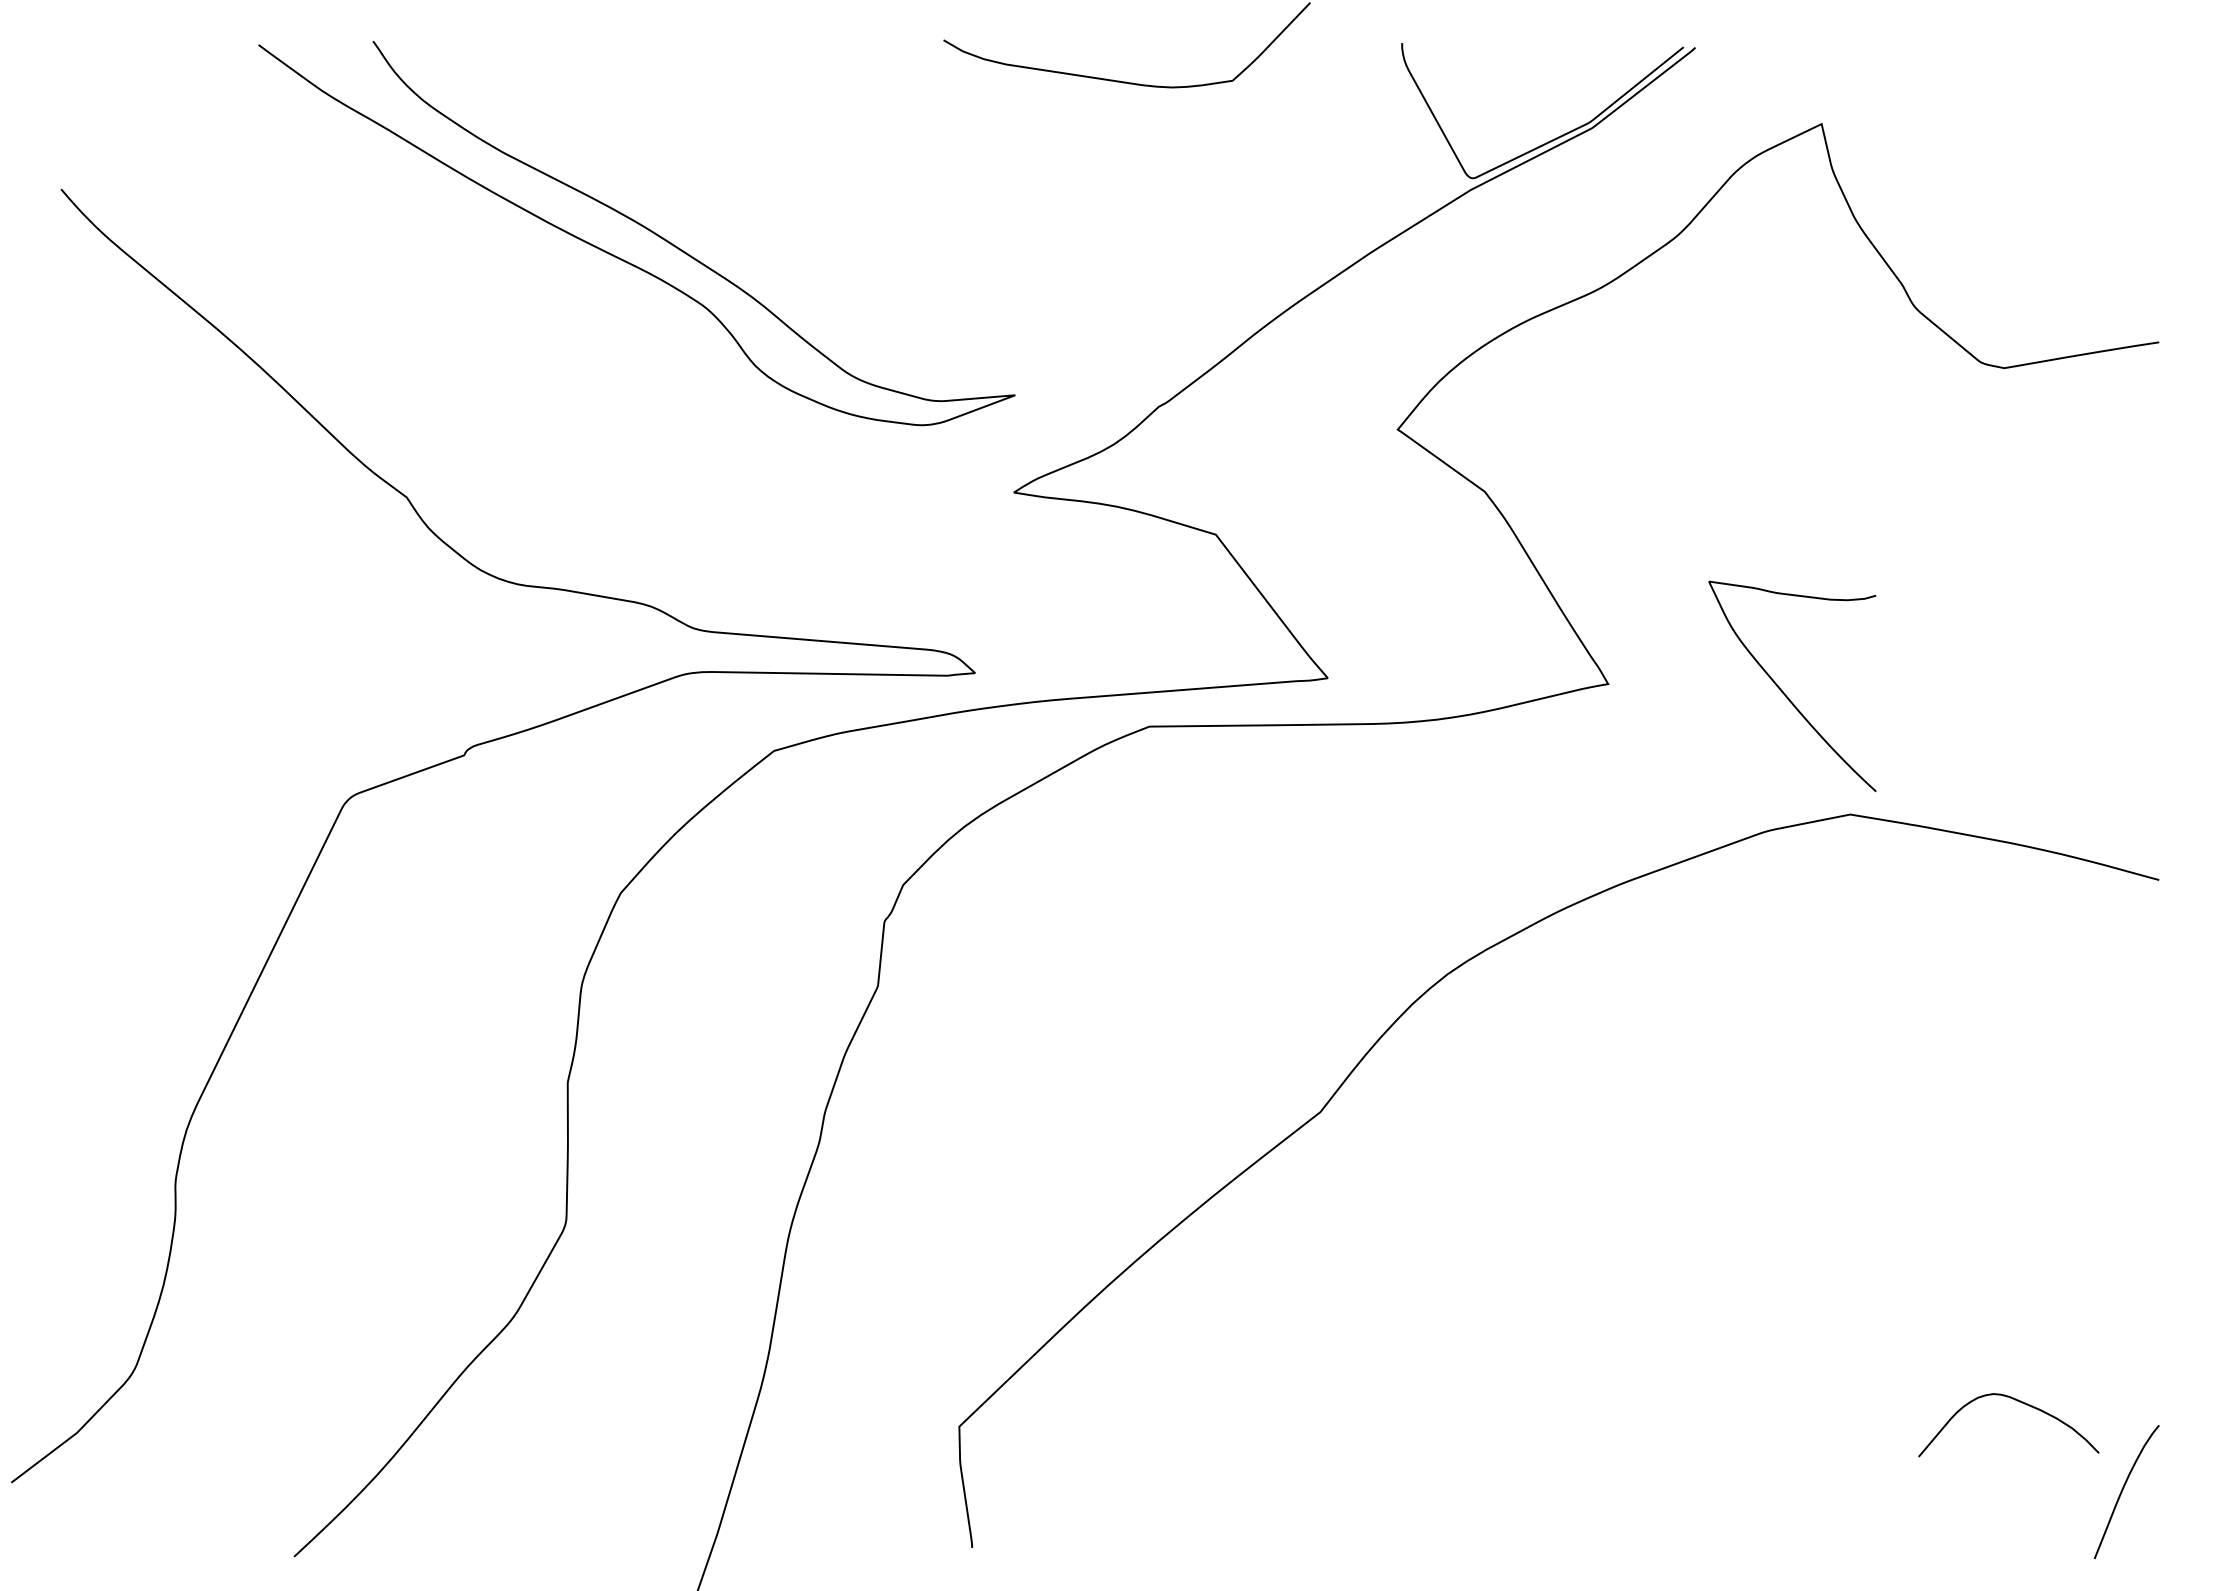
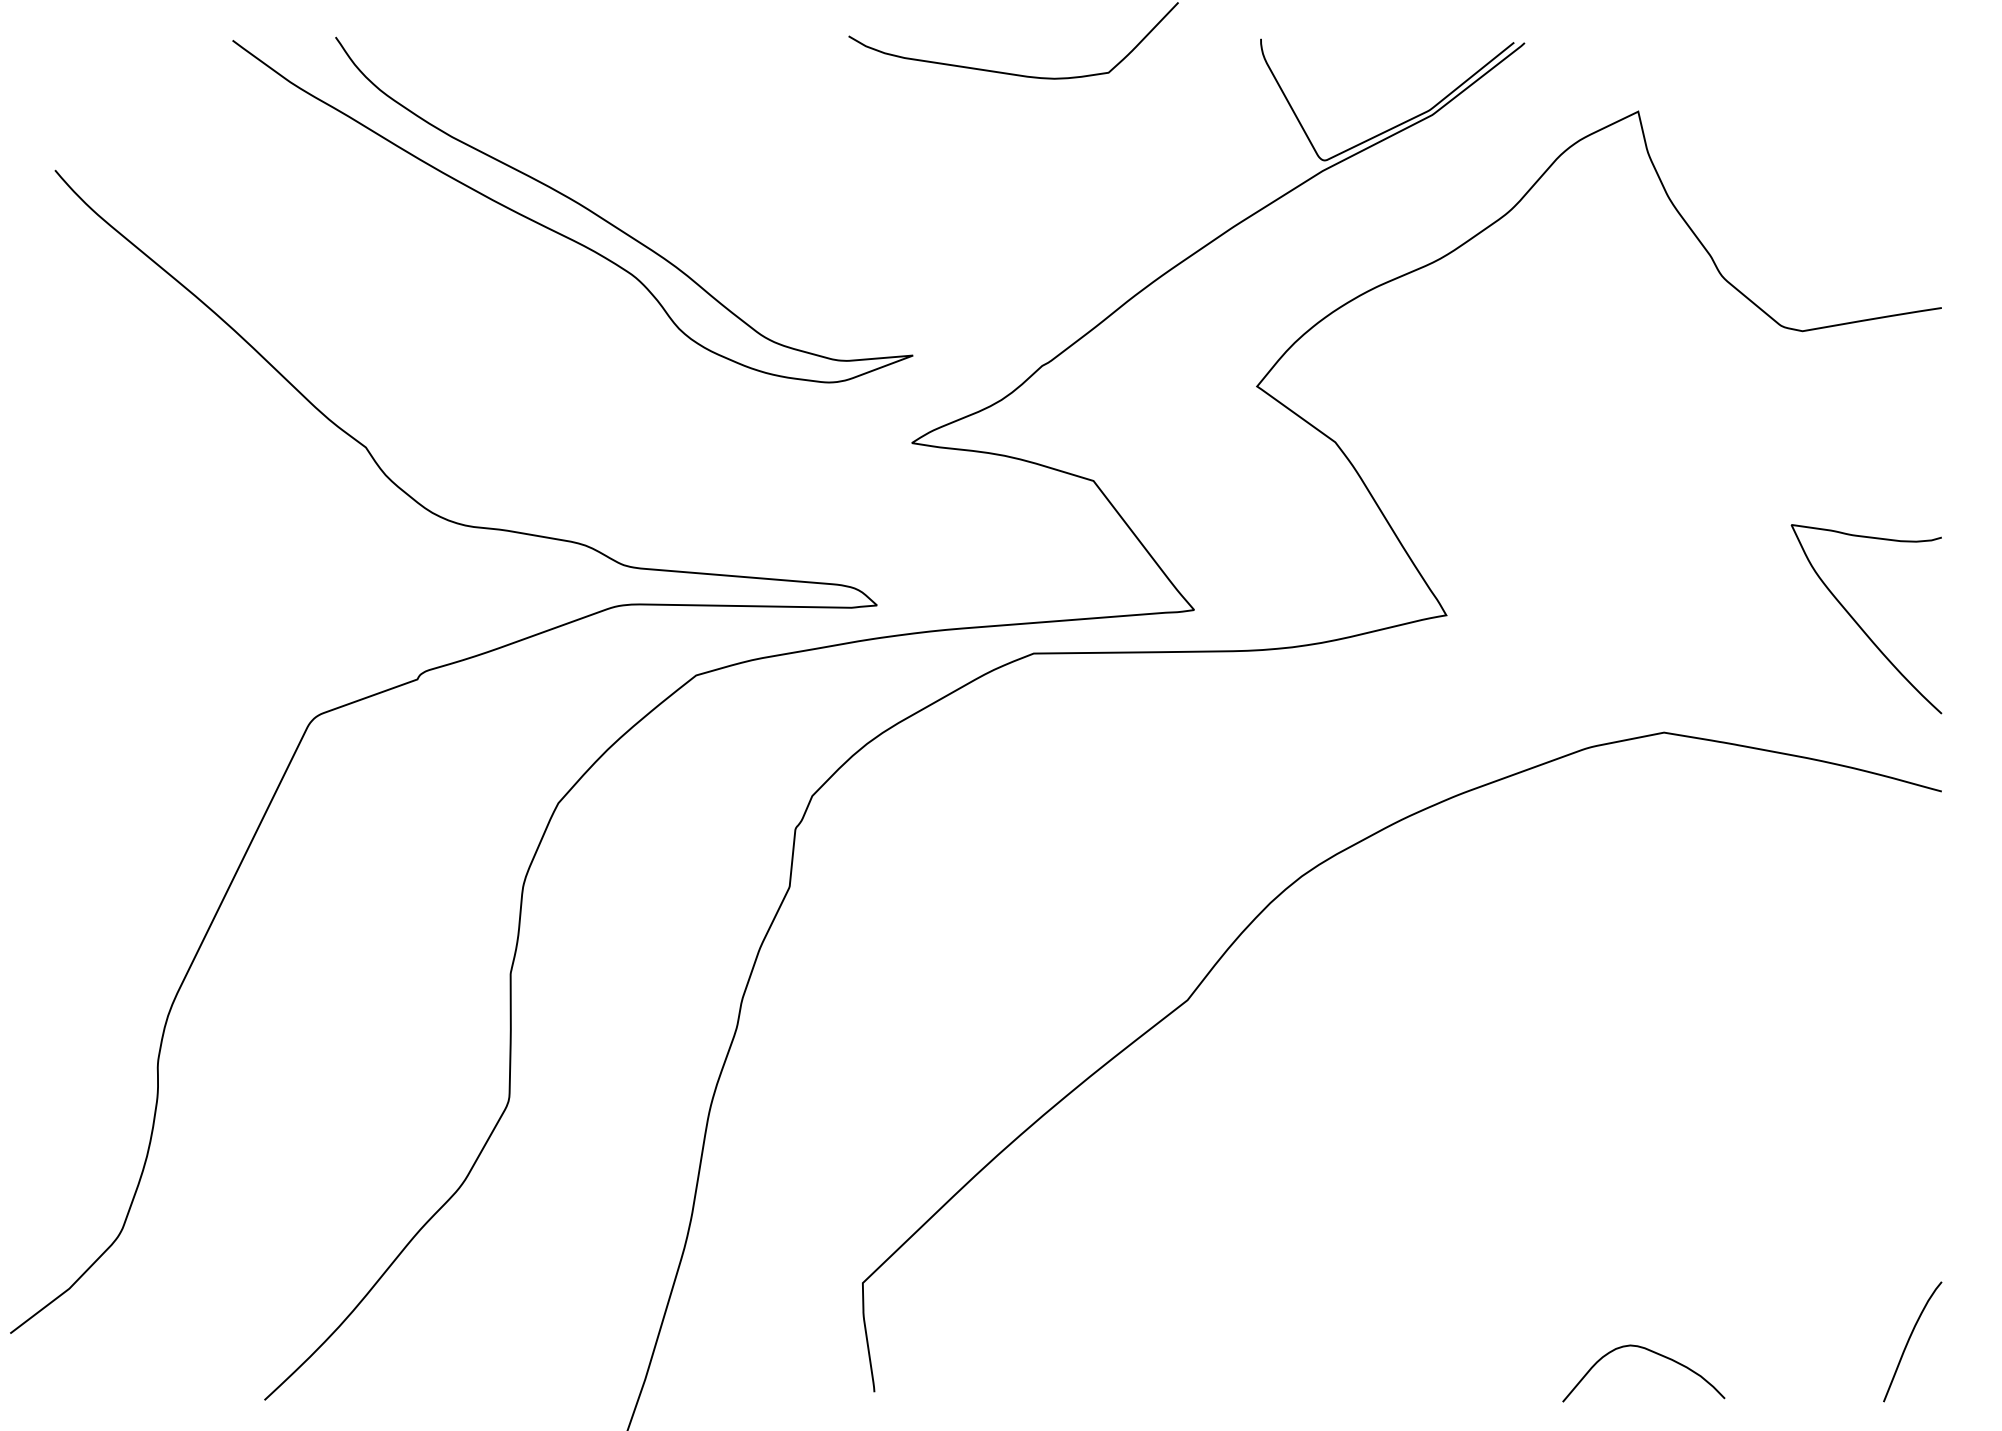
curve: (1785, 693) -> (1860, 625), moved
curve: (2019, 1402) -> (1653, 1353), moved

